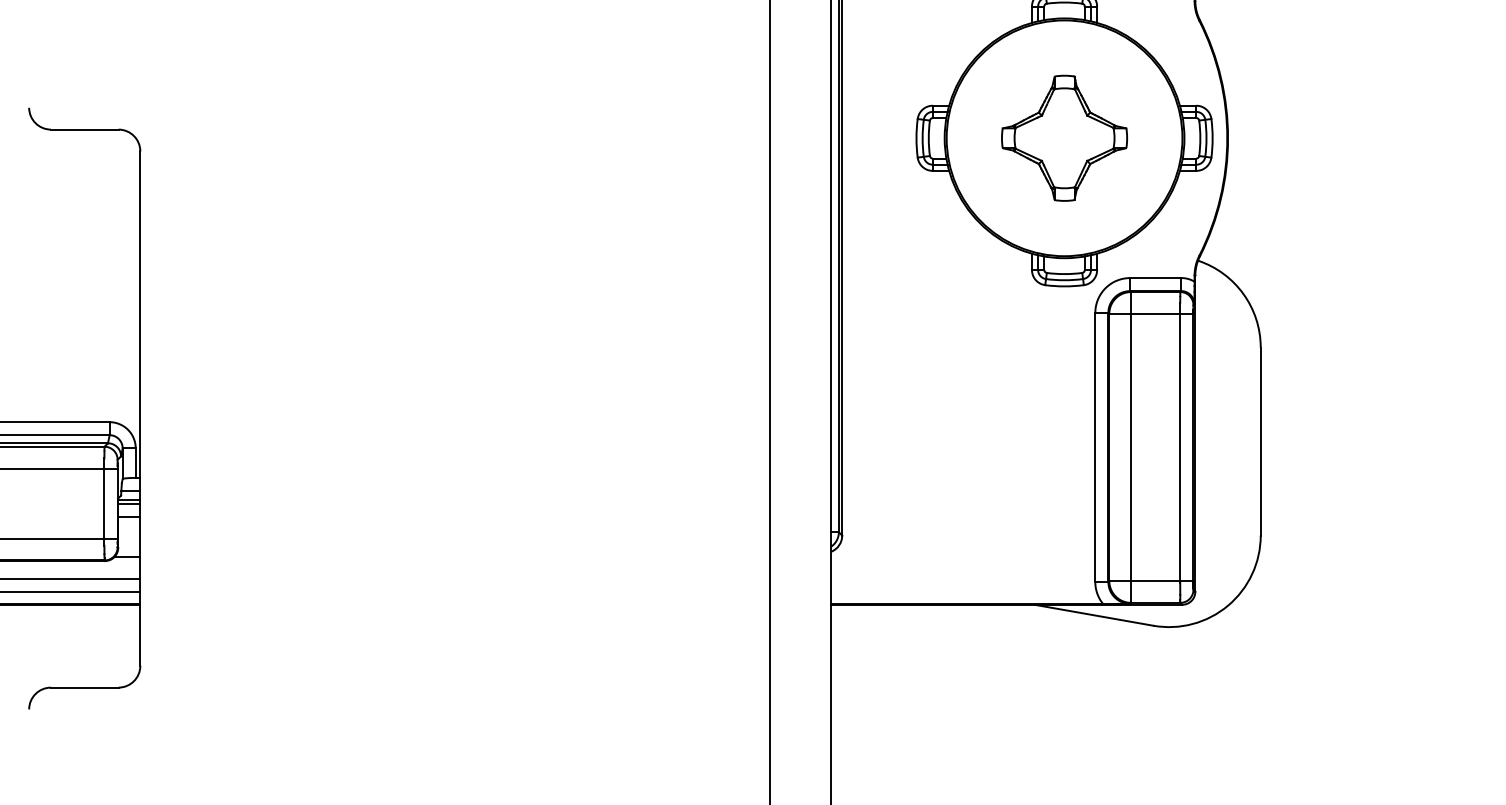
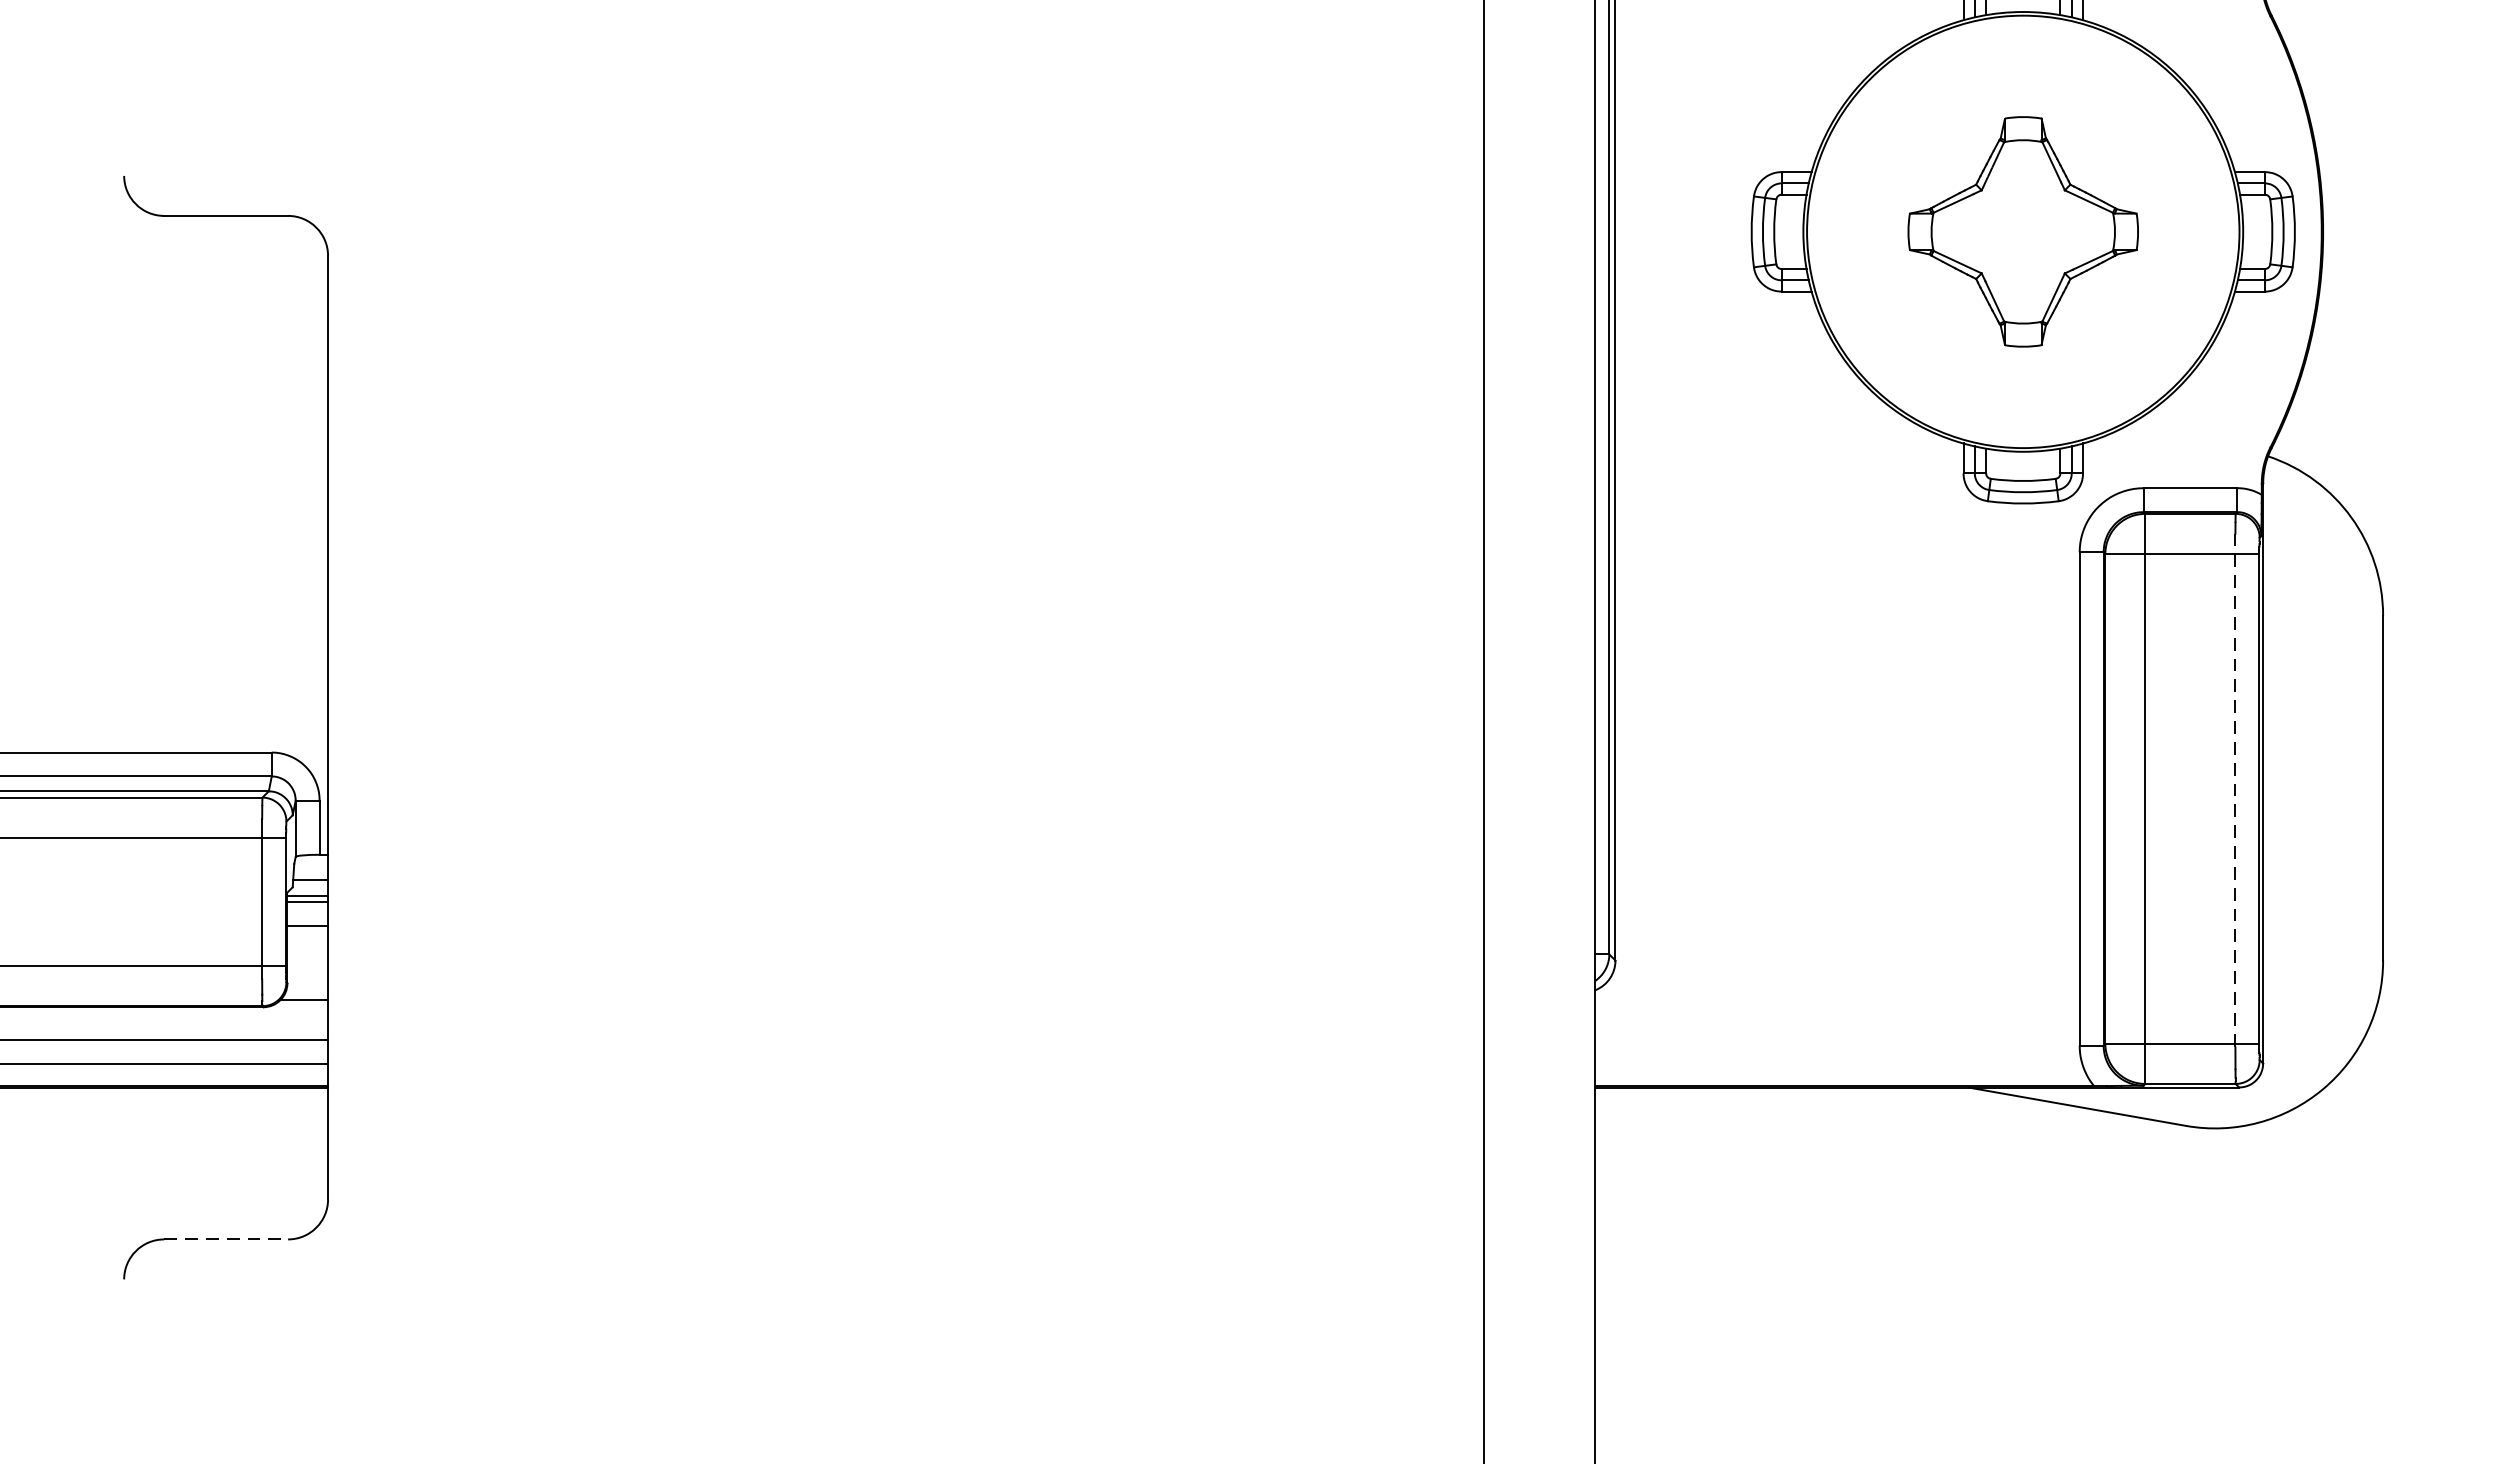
line: (1180, 443) -> (2235, 791), solid -> dashed
line: (84, 687) -> (225, 1239), solid -> dashed

